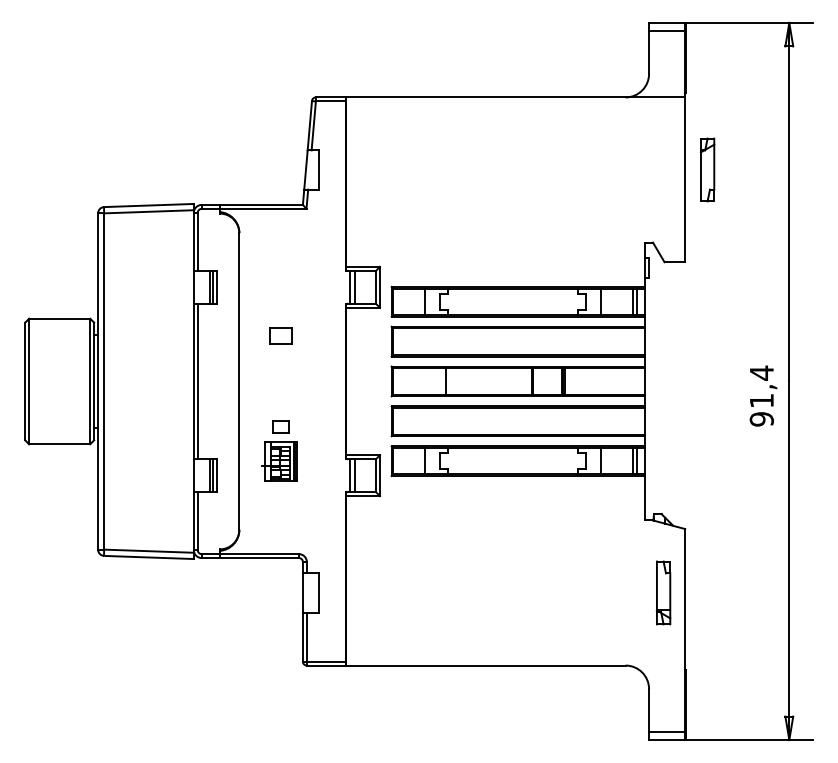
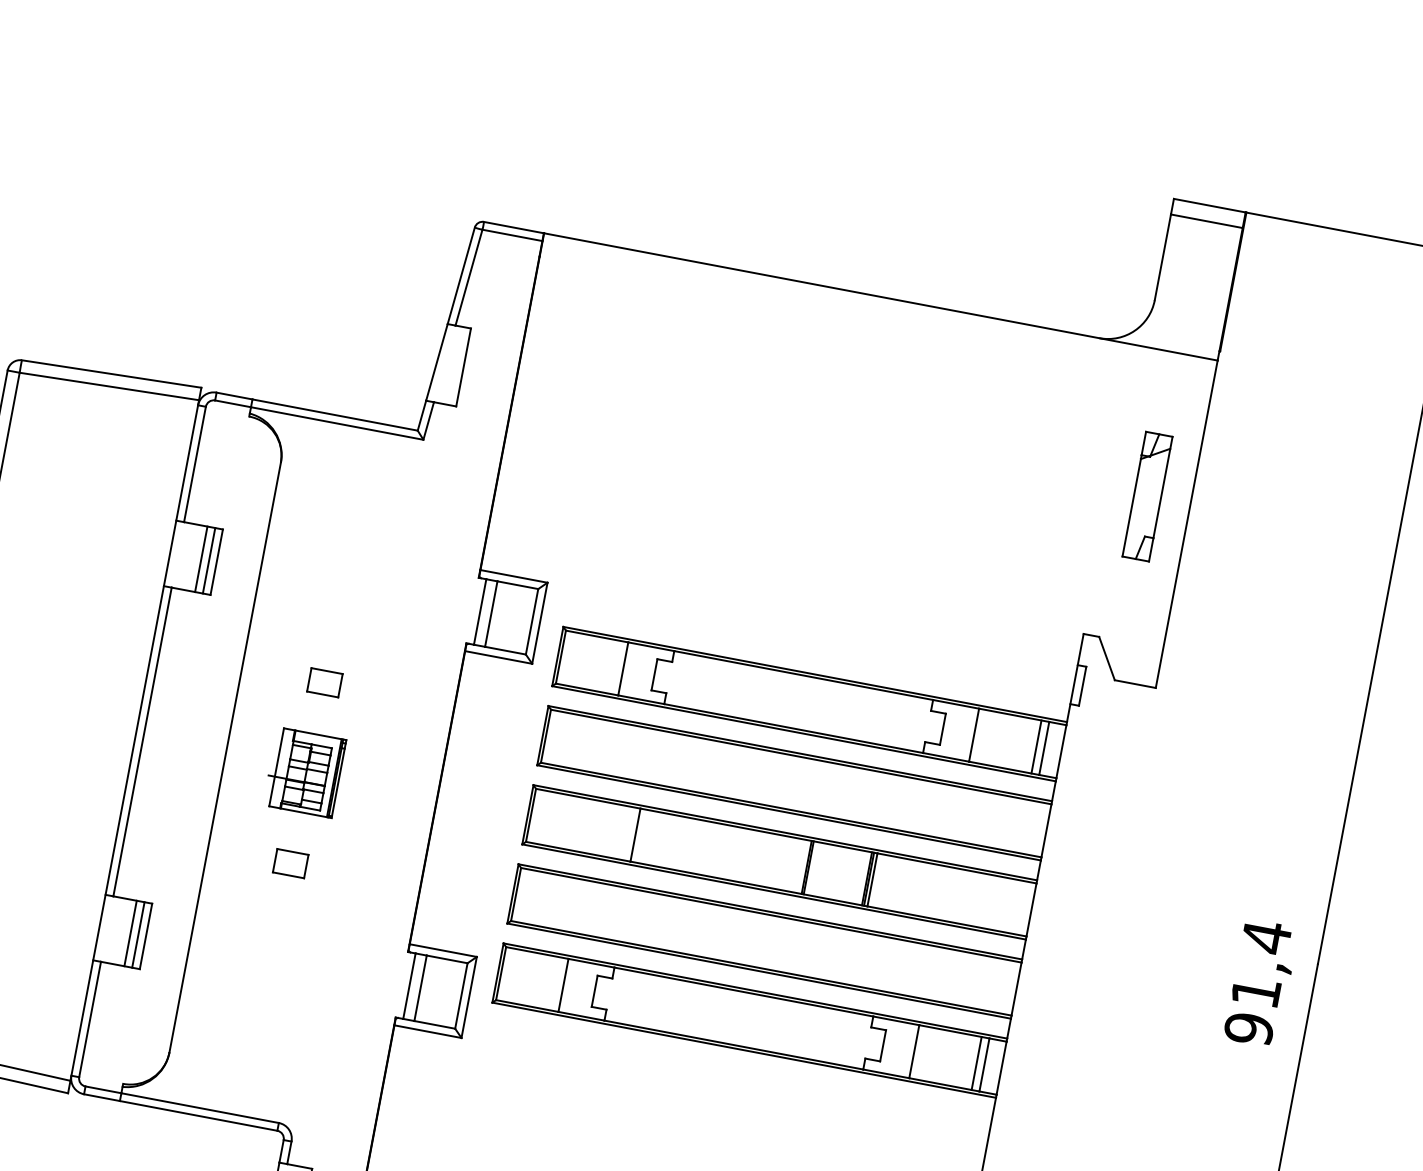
part: (707, 169) -> (1147, 495), moved
part: (280, 335) -> (324, 681), size x0.71
part: (279, 461) -> (304, 772), moved

